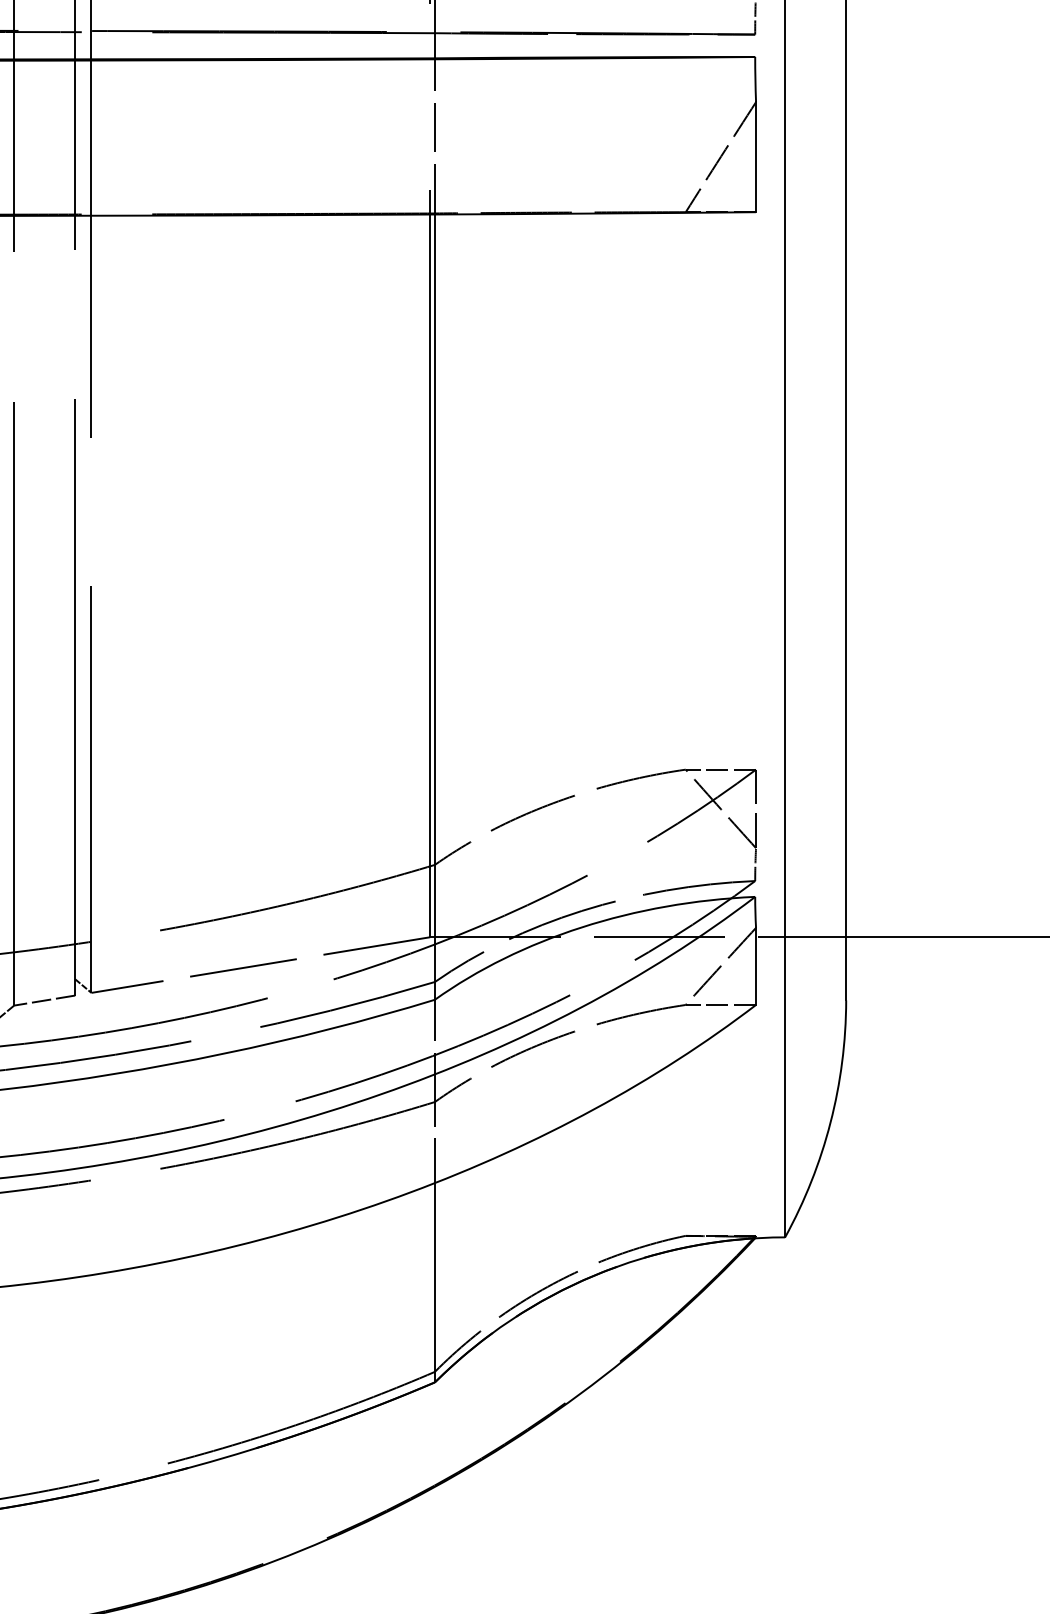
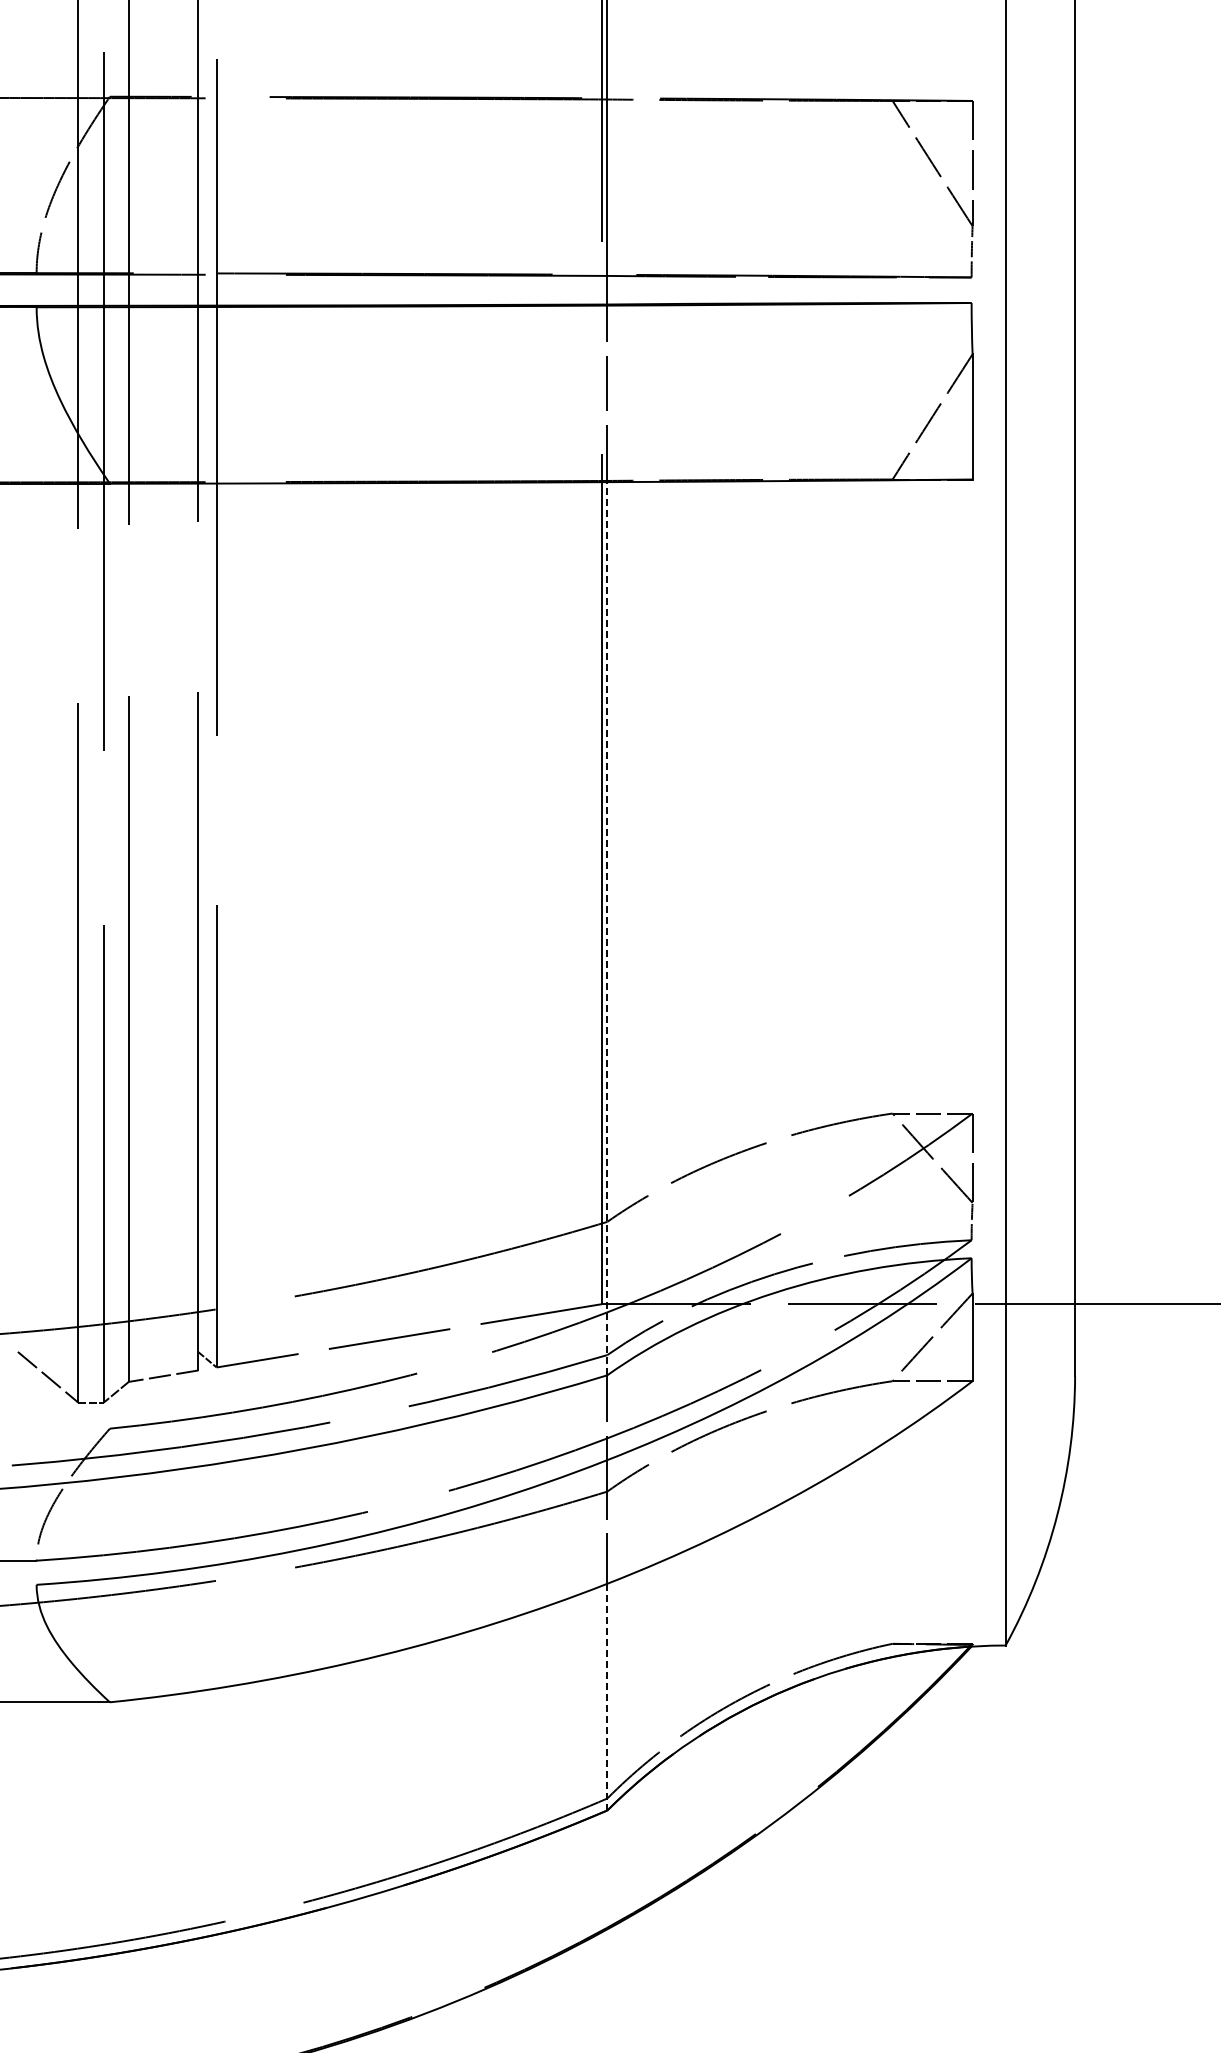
line: (435, 606) -> (607, 928), solid -> dashed
line: (435, 1282) -> (607, 1696), solid -> dashed

